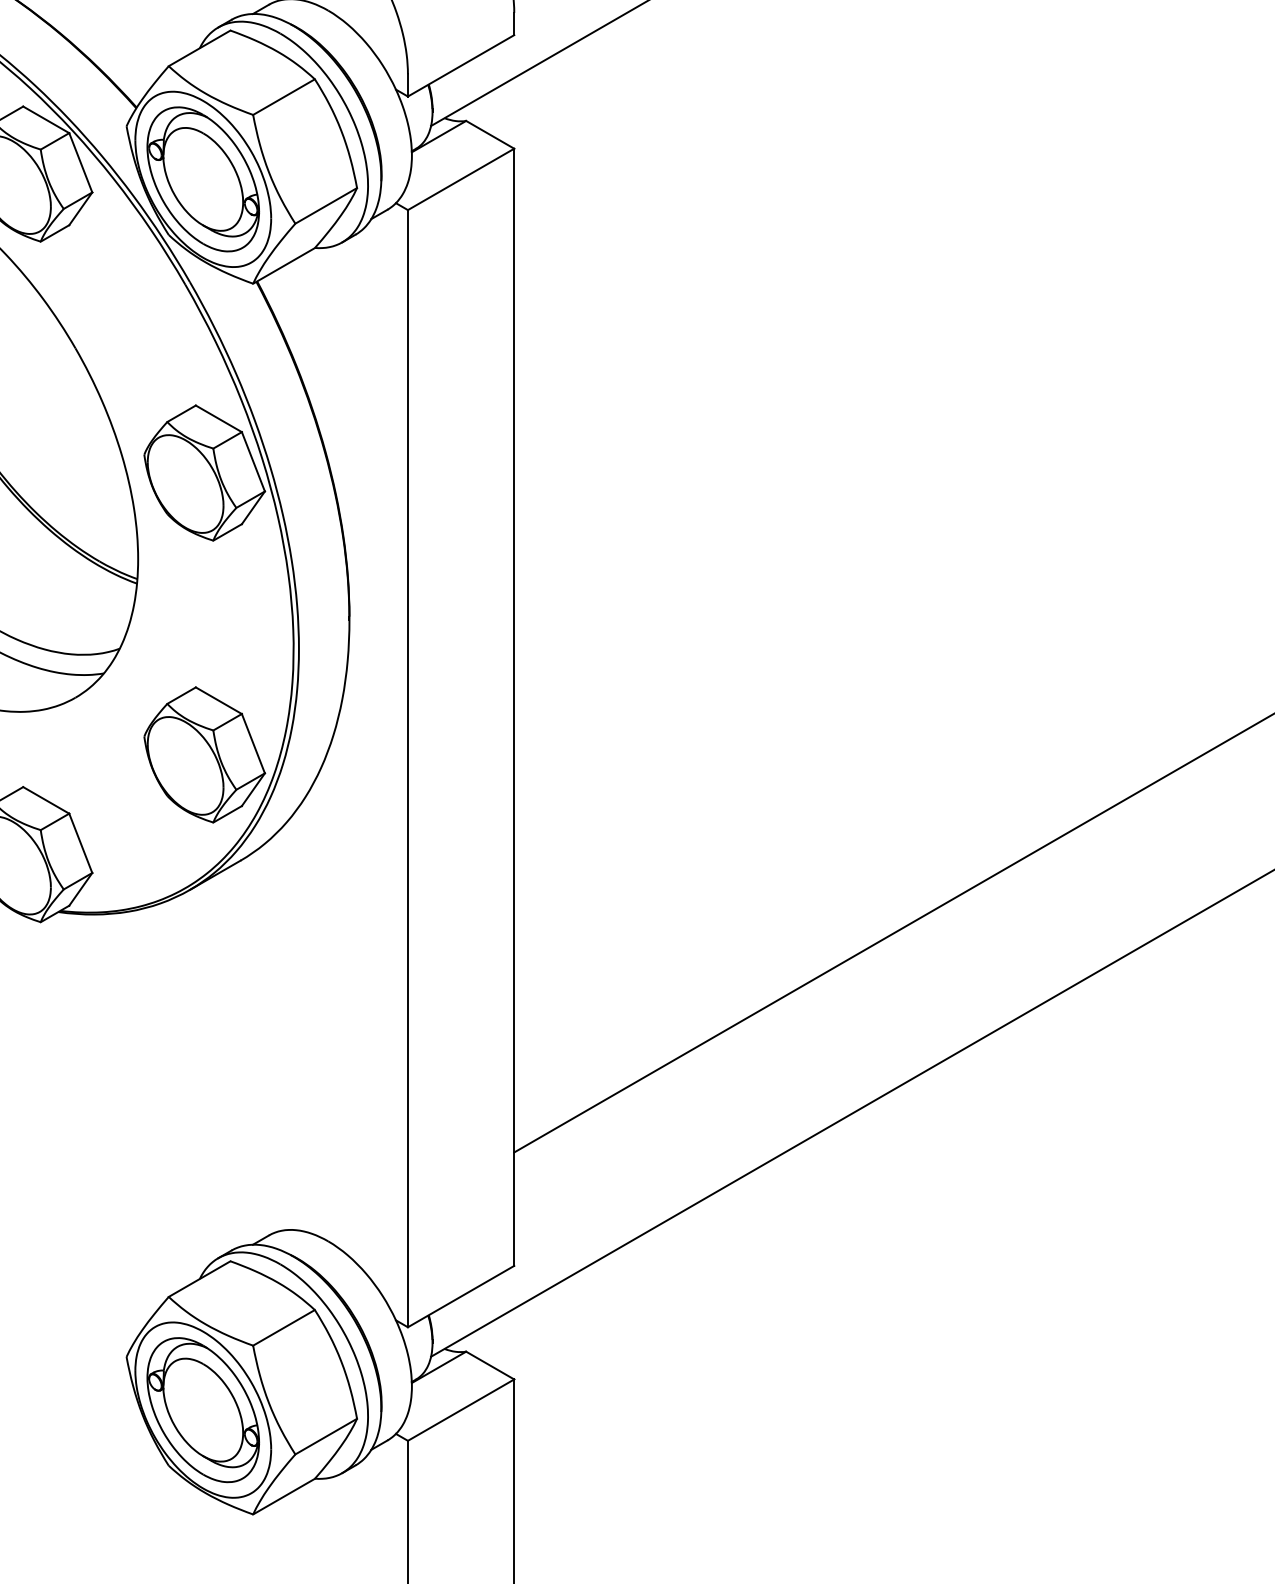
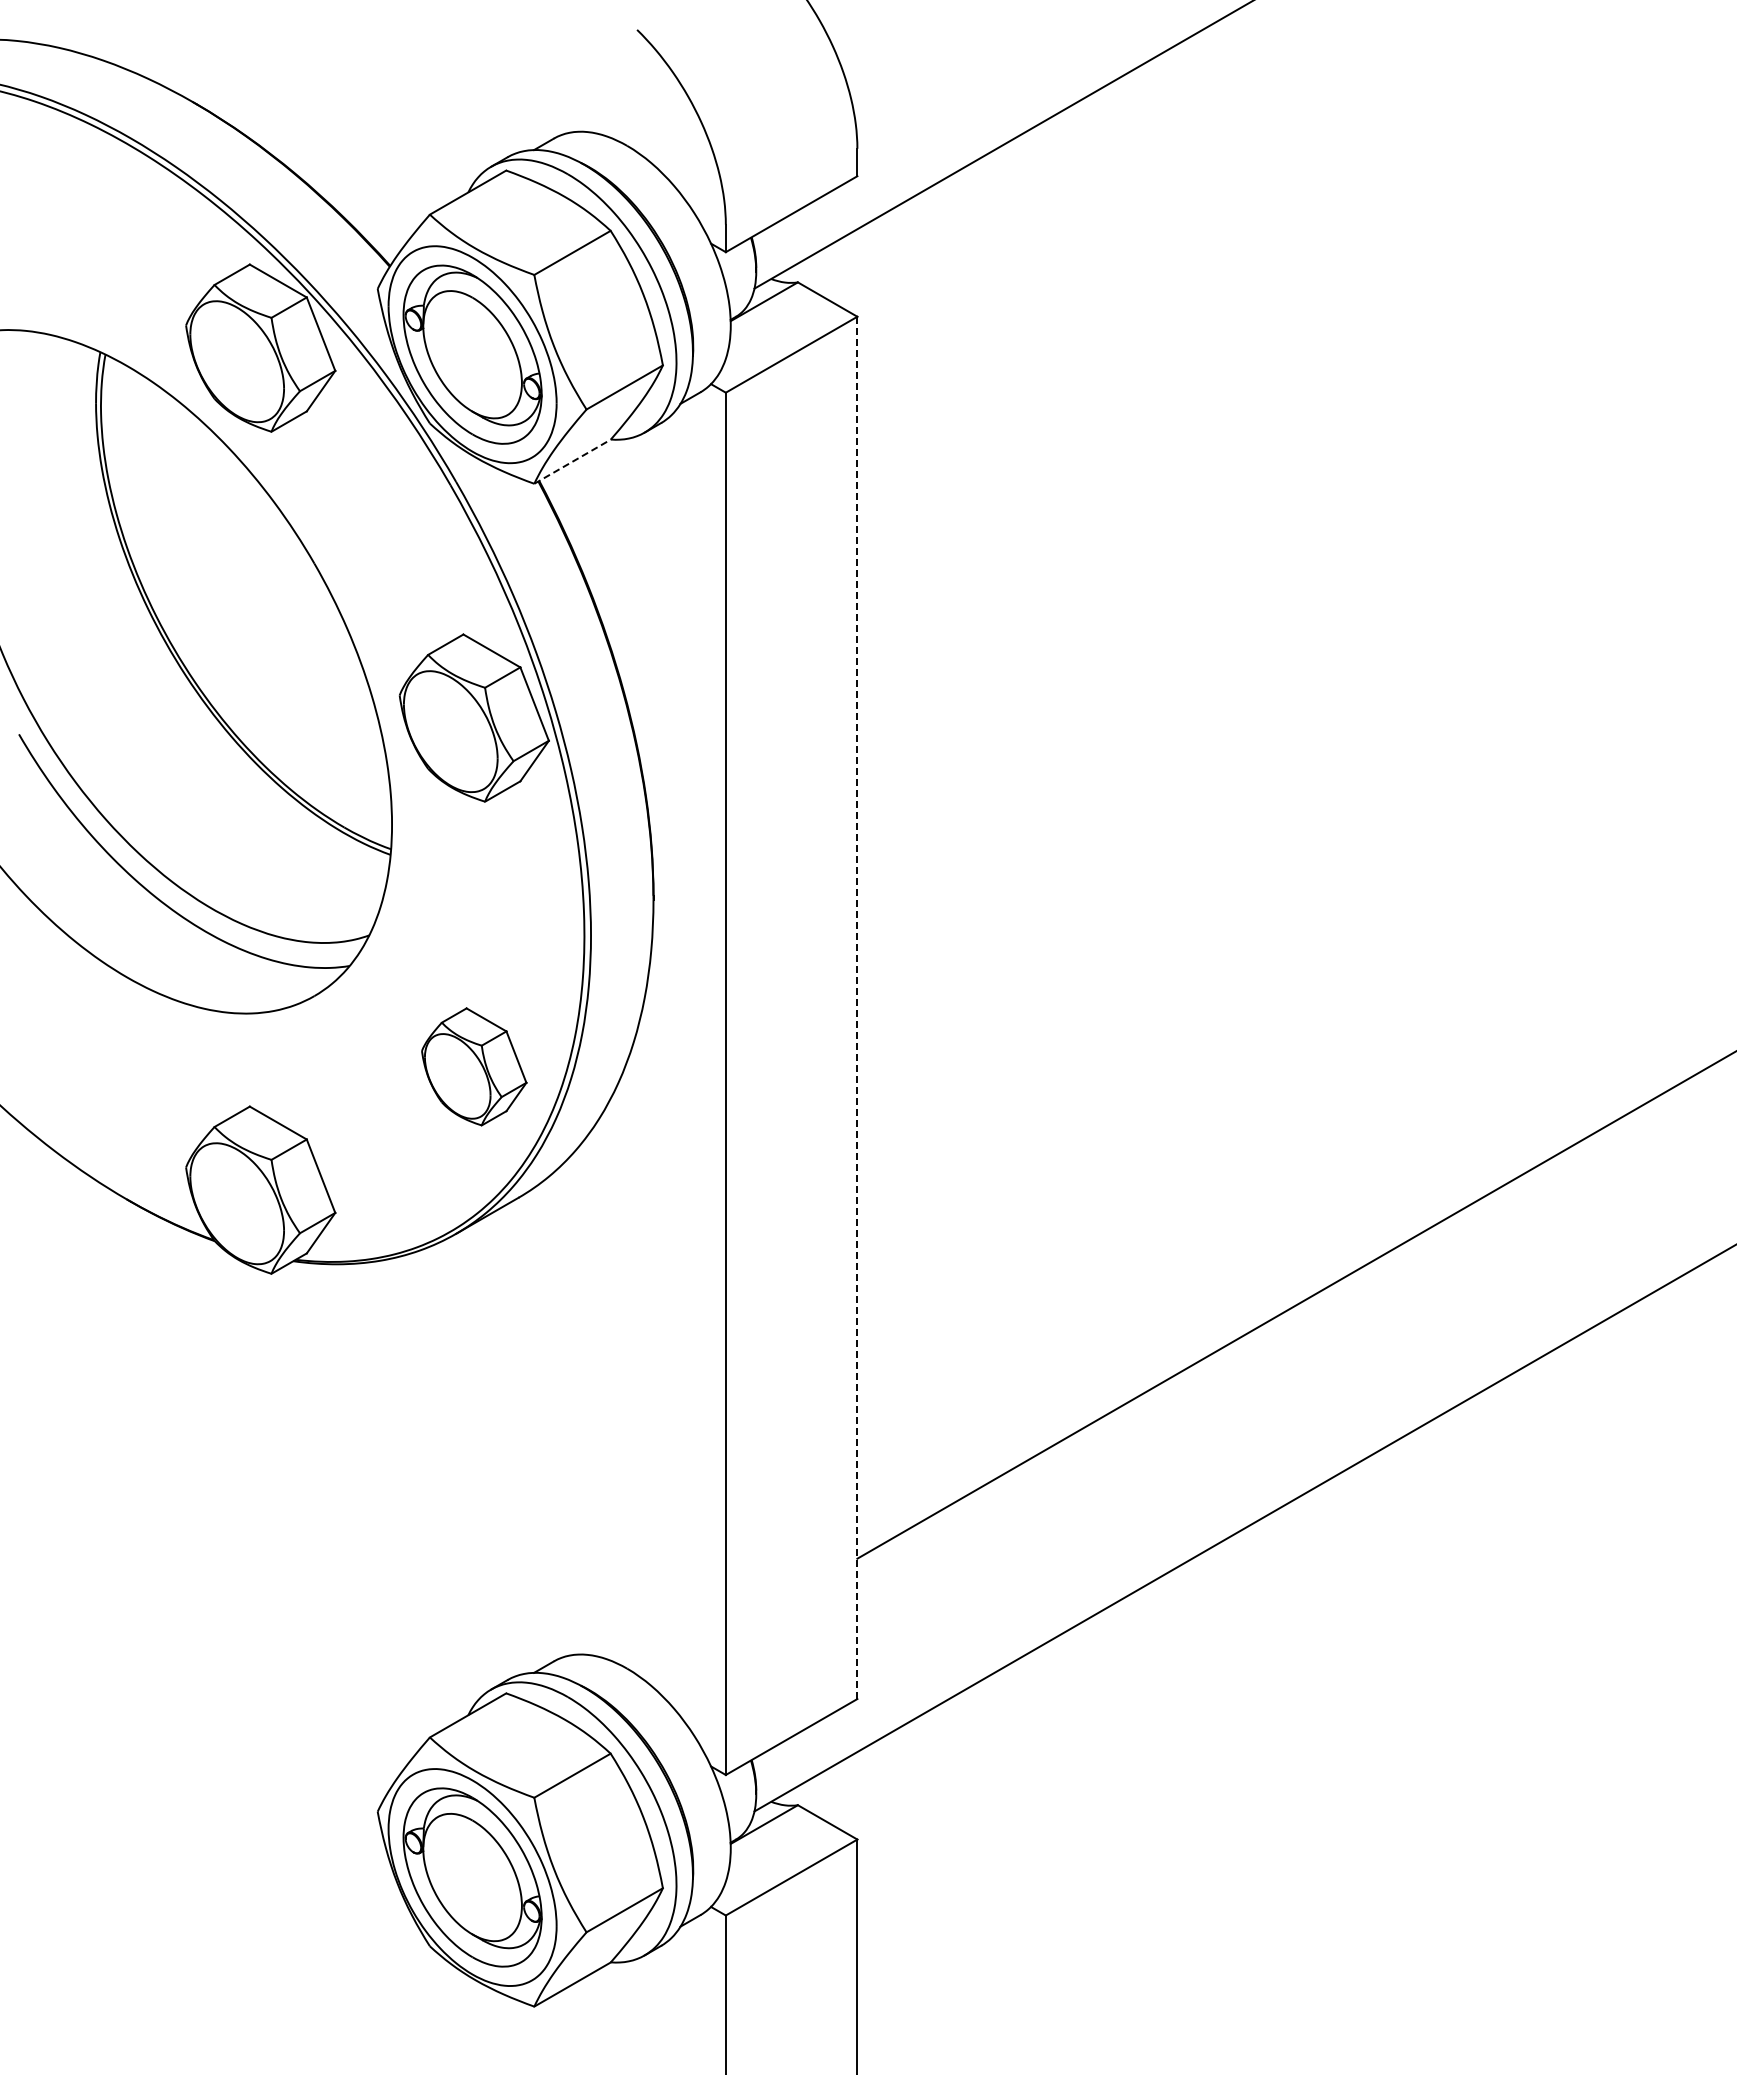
line: (284, 265) -> (572, 461), solid -> dashed
line: (514, 706) -> (857, 1007), solid -> dashed
part: (203, 754) -> (473, 1066), size x0.7

